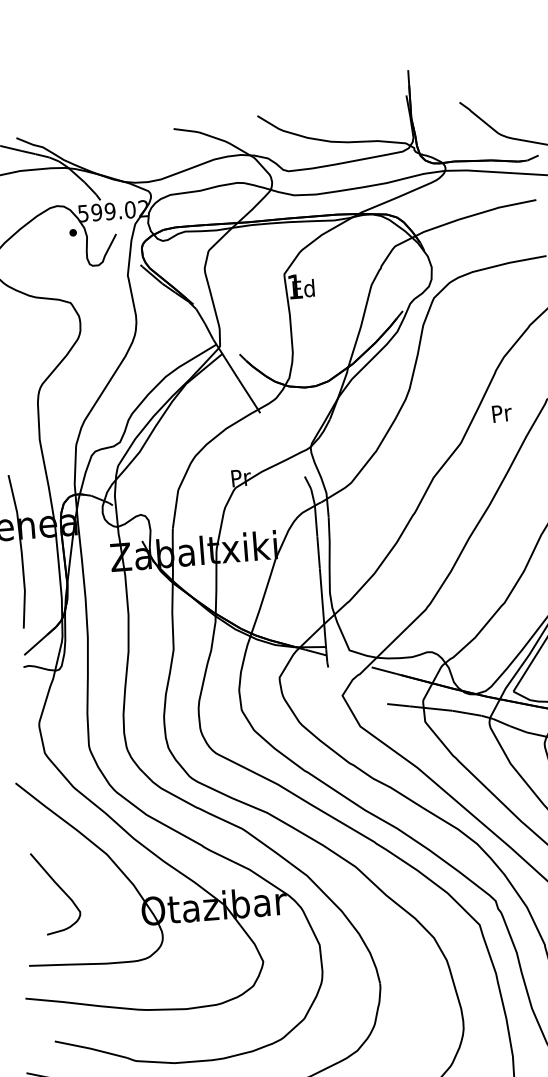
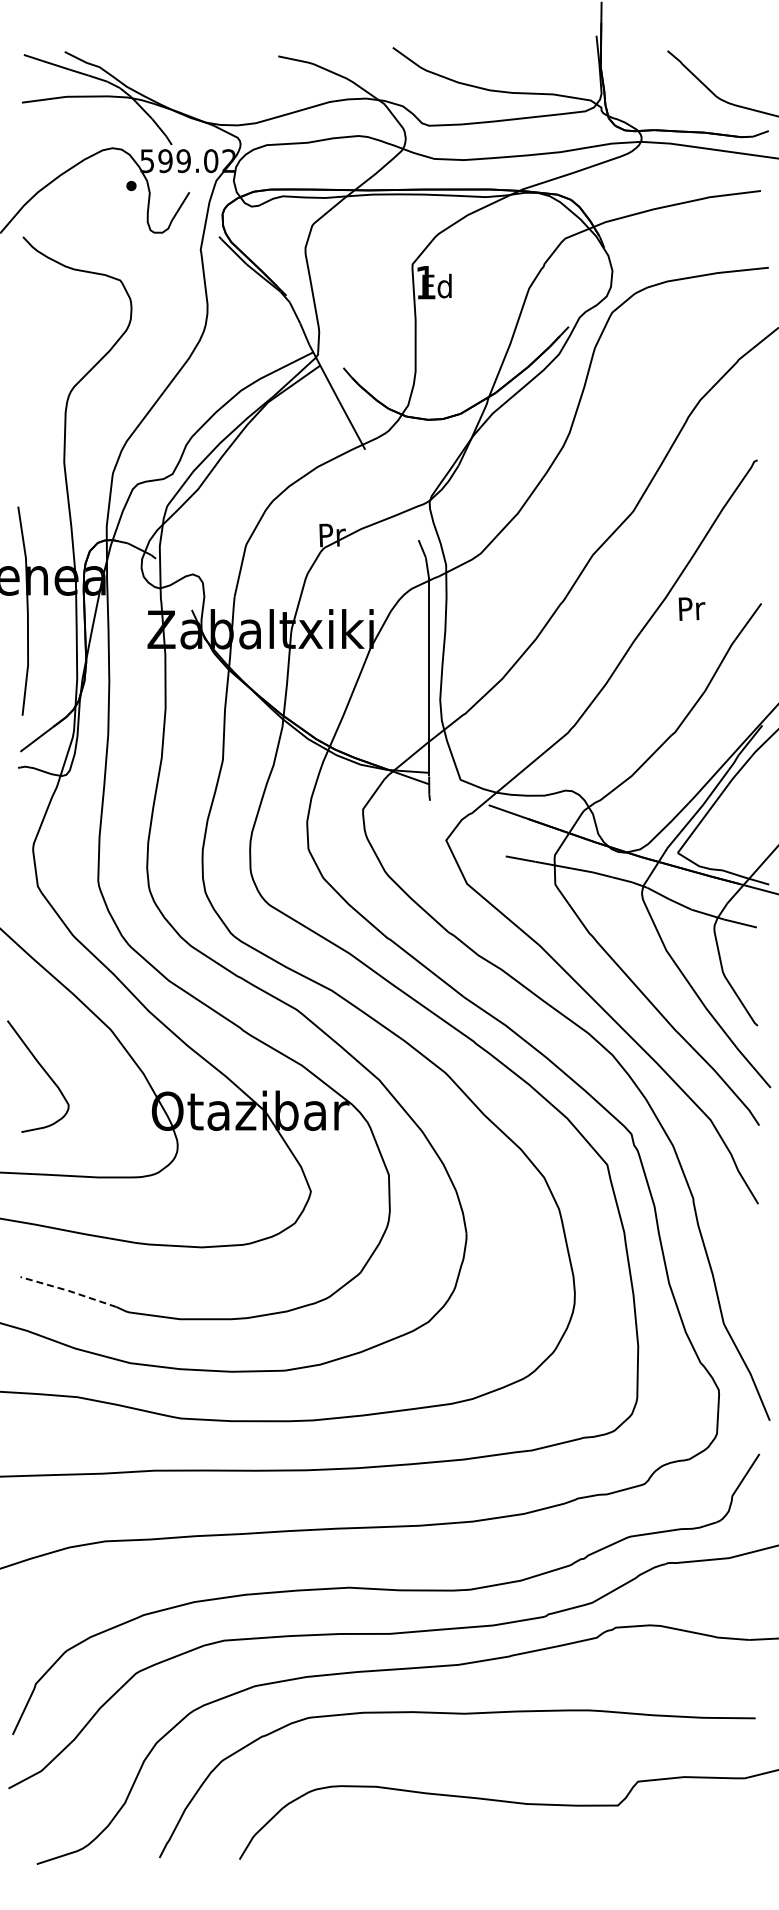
text: (501, 413) -> (691, 608), moved
line: (90, 1048) -> (68, 1290), solid -> dashed

